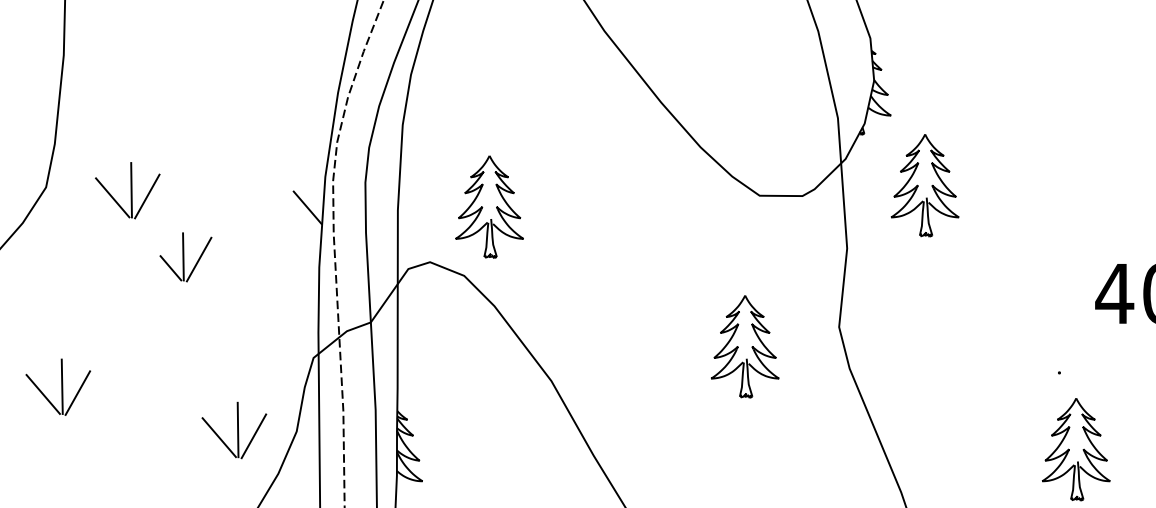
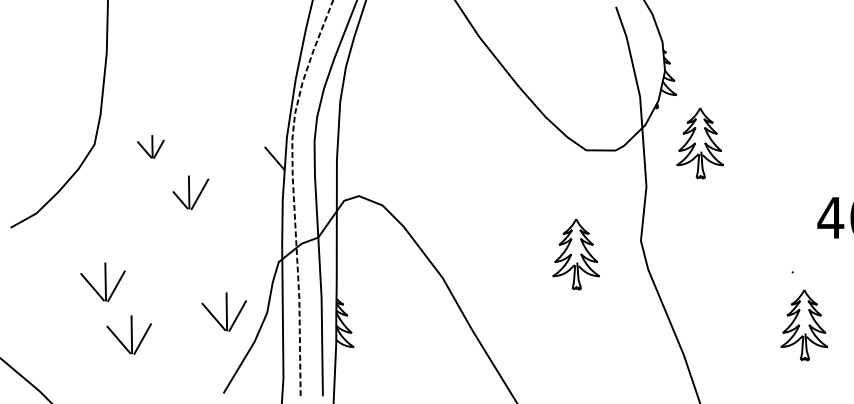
part: (127, 190) -> (150, 146), size x0.6
part: (488, 207) -> (399, 158), removed
part: (95, 463) -> (128, 334), added

